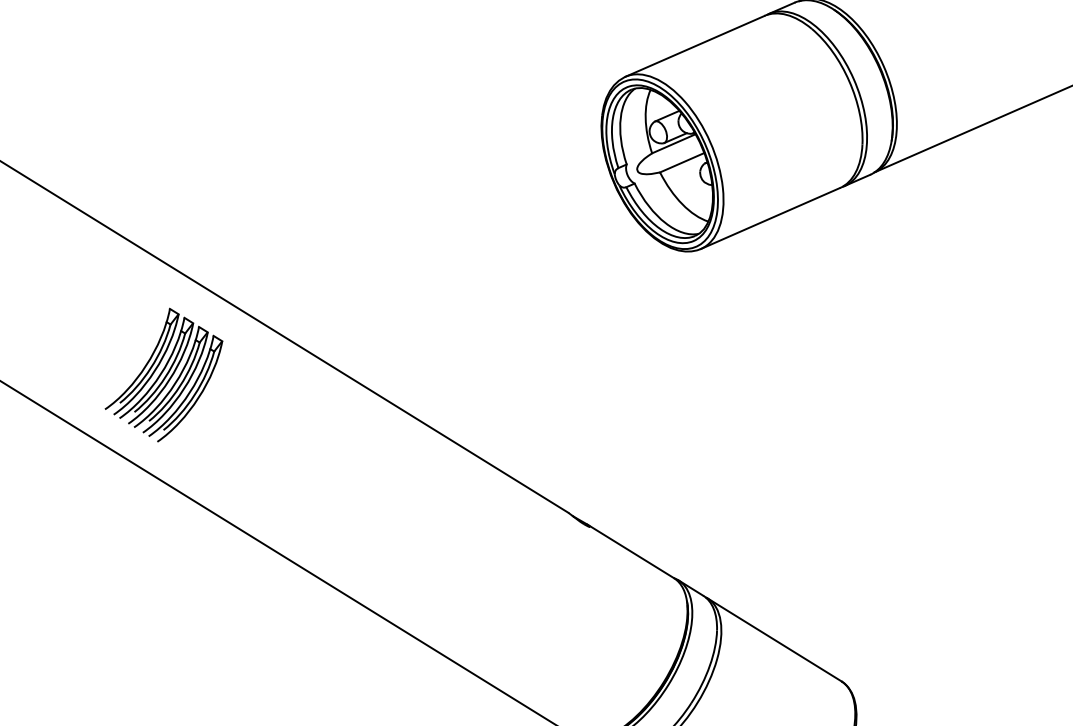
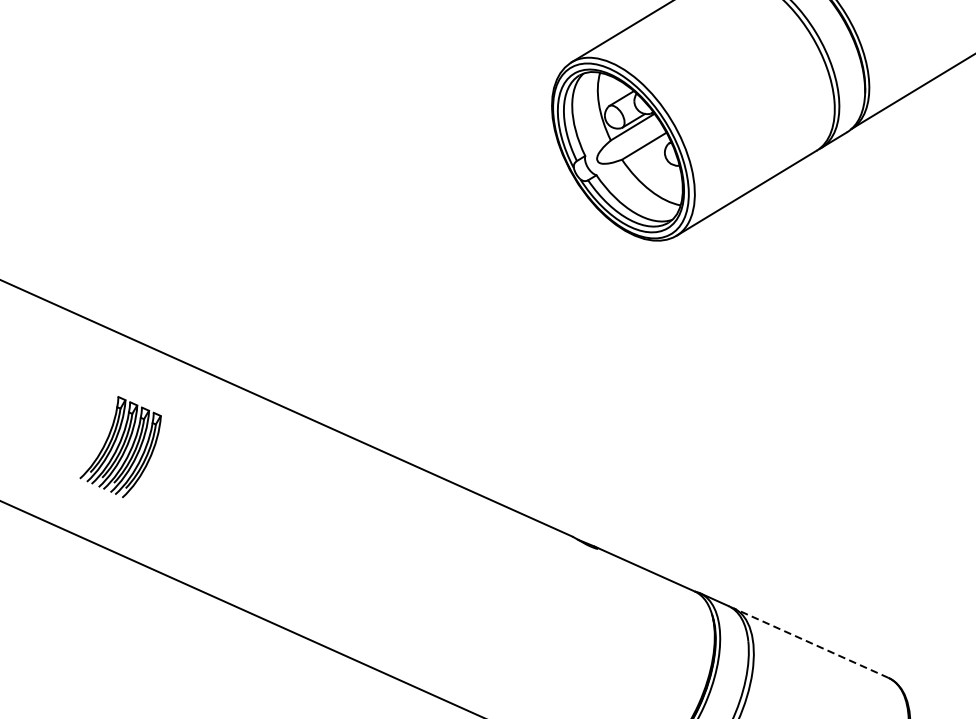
part: (163, 374) -> (119, 446), size x0.7
line: (774, 639) -> (811, 642), solid -> dashed

